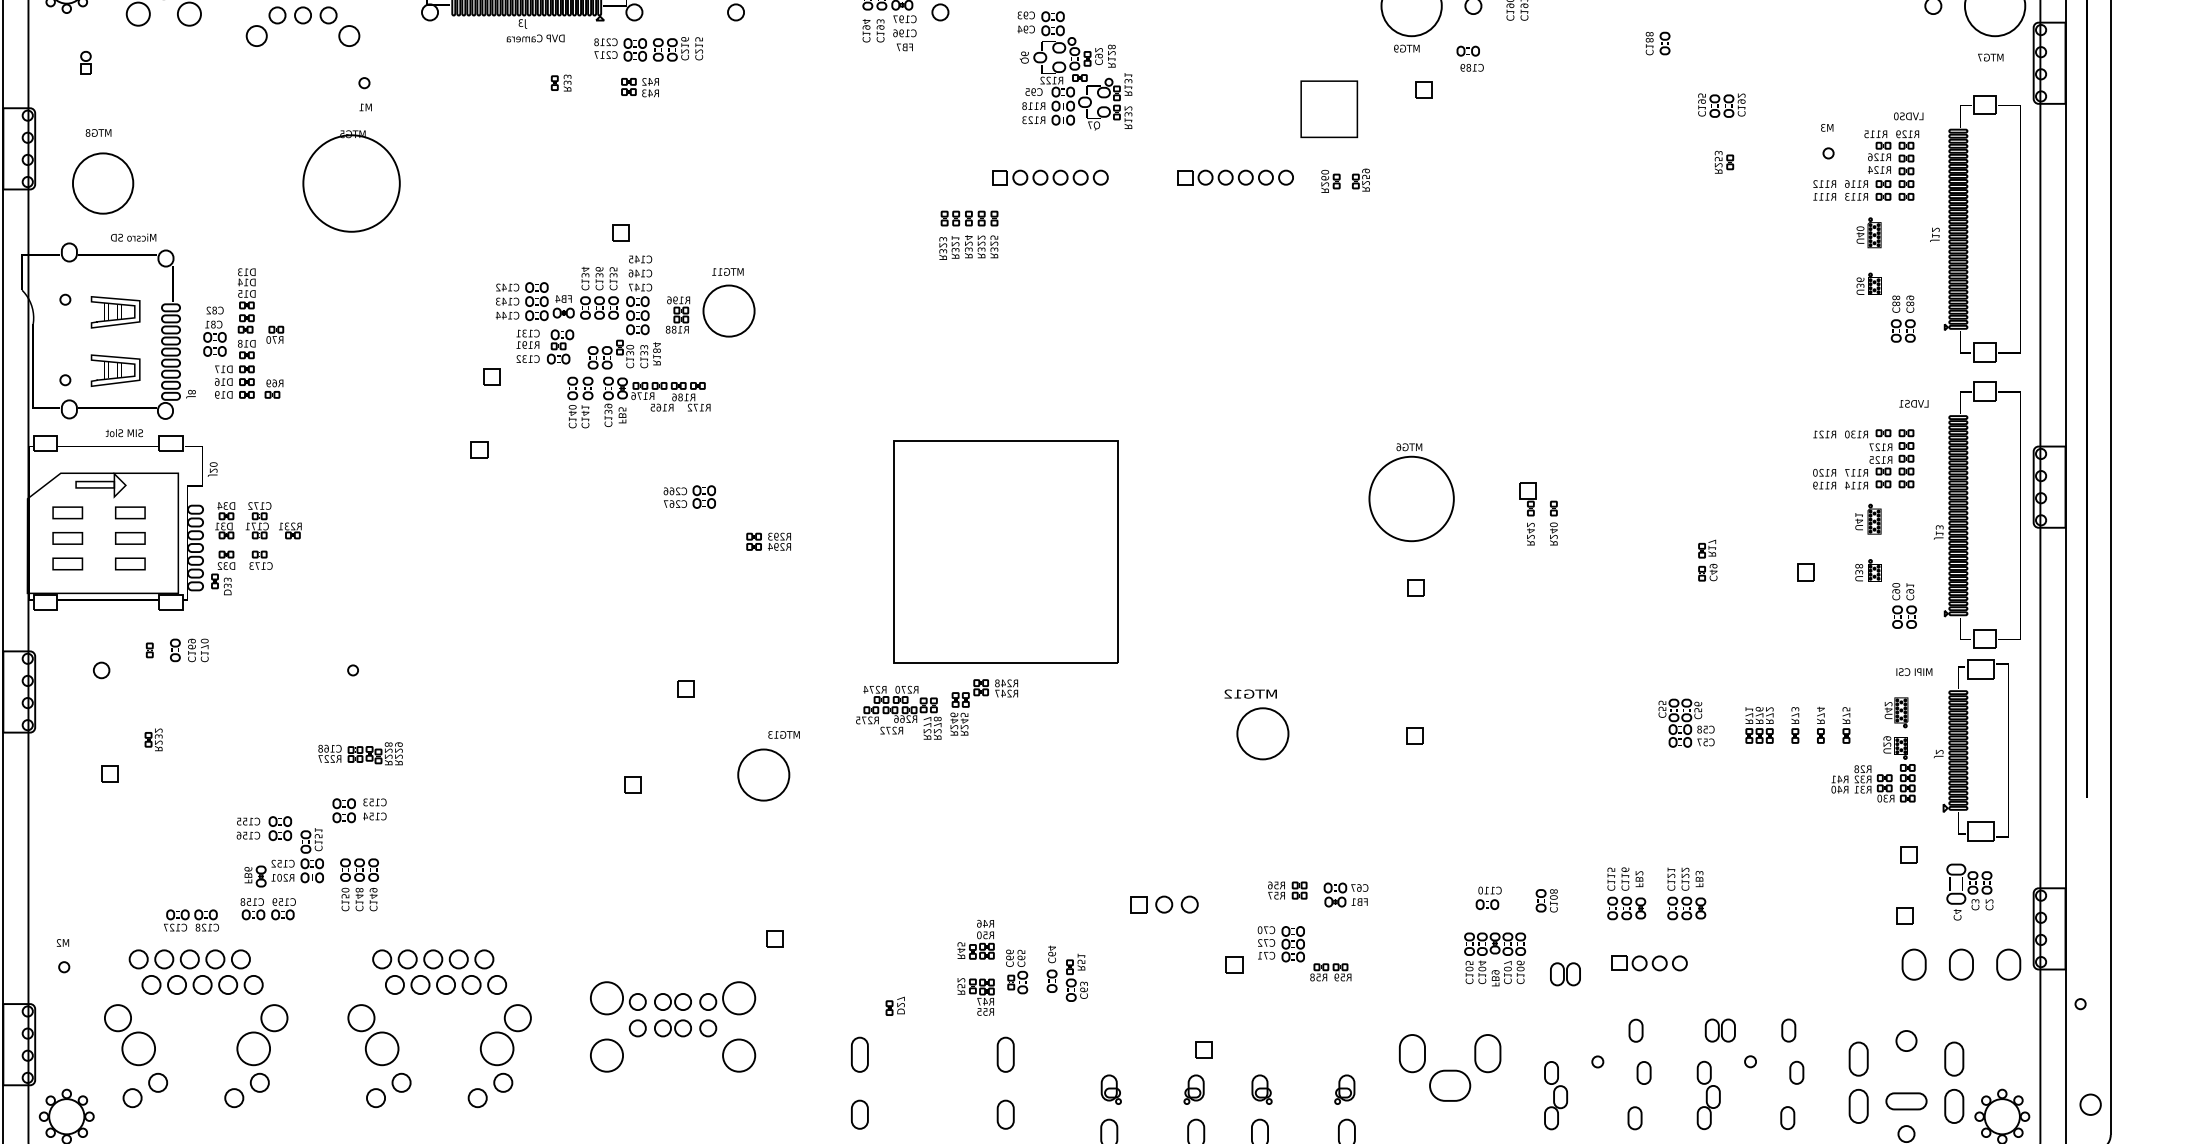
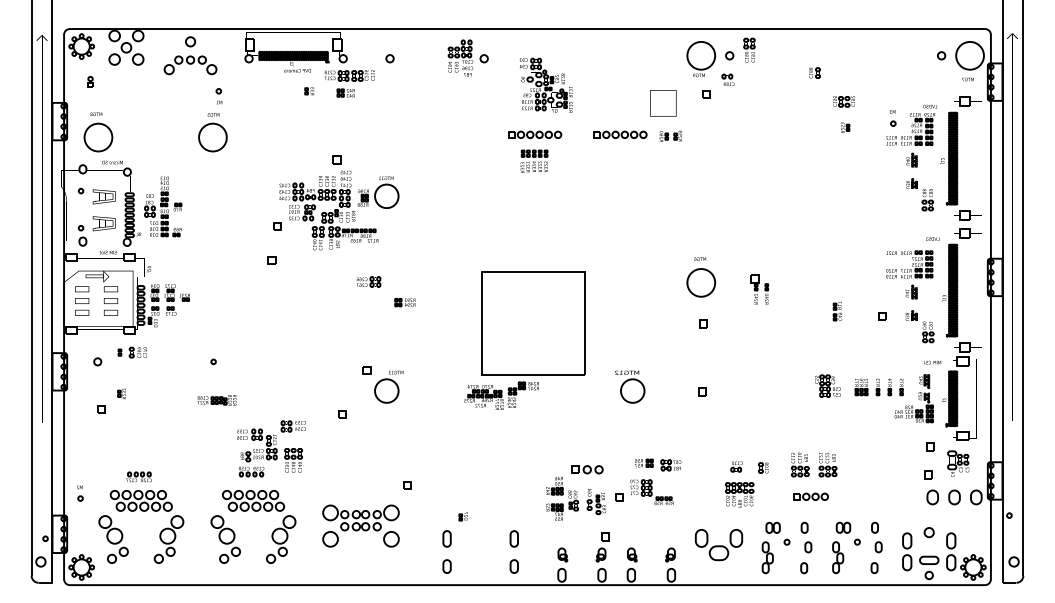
circle: (350, 183) -> (212, 137), size x0.62
part: (969, 233) -> (534, 160), moved
circle: (1412, 498) -> (701, 282), size x0.71
part: (986, 589) -> (524, 340), moved
part: (767, 765) -> (388, 386), moved
part: (311, 858) -> (271, 448), moved
part: (1023, 966) -> (576, 498), moved
part: (1564, 973) -> (772, 527), moved

